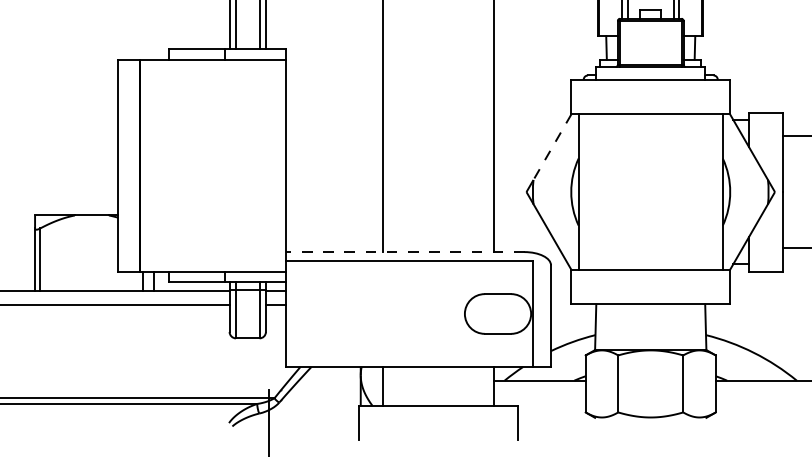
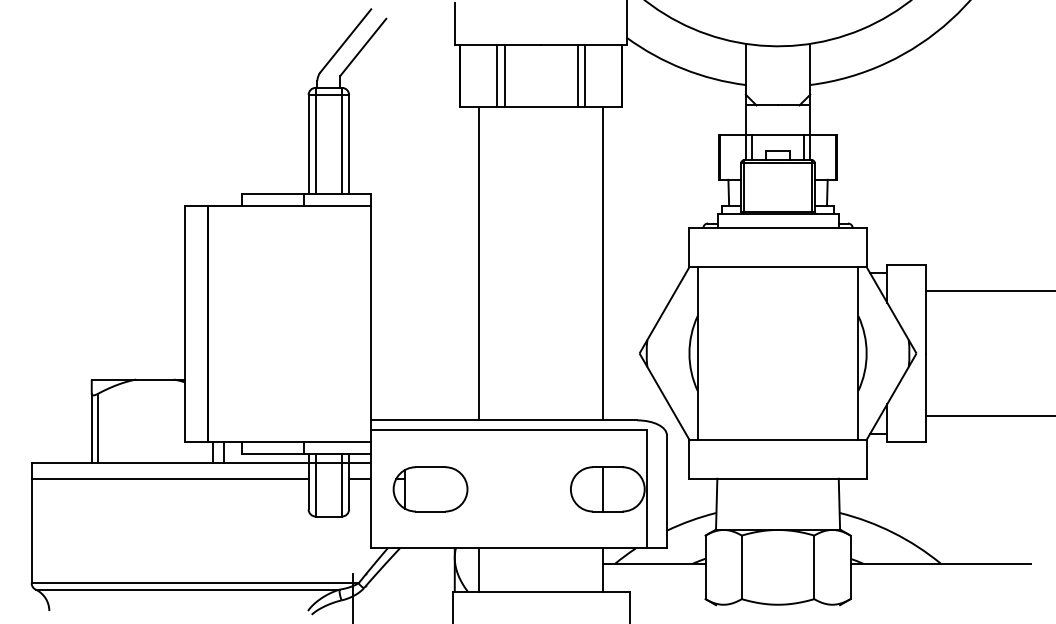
line: (552, 147) -> (668, 303), dashed -> solid
line: (405, 252) -> (504, 420), dashed -> solid
part: (338, 314) -> (430, 489), added
line: (494, 314) -> (603, 489), added

